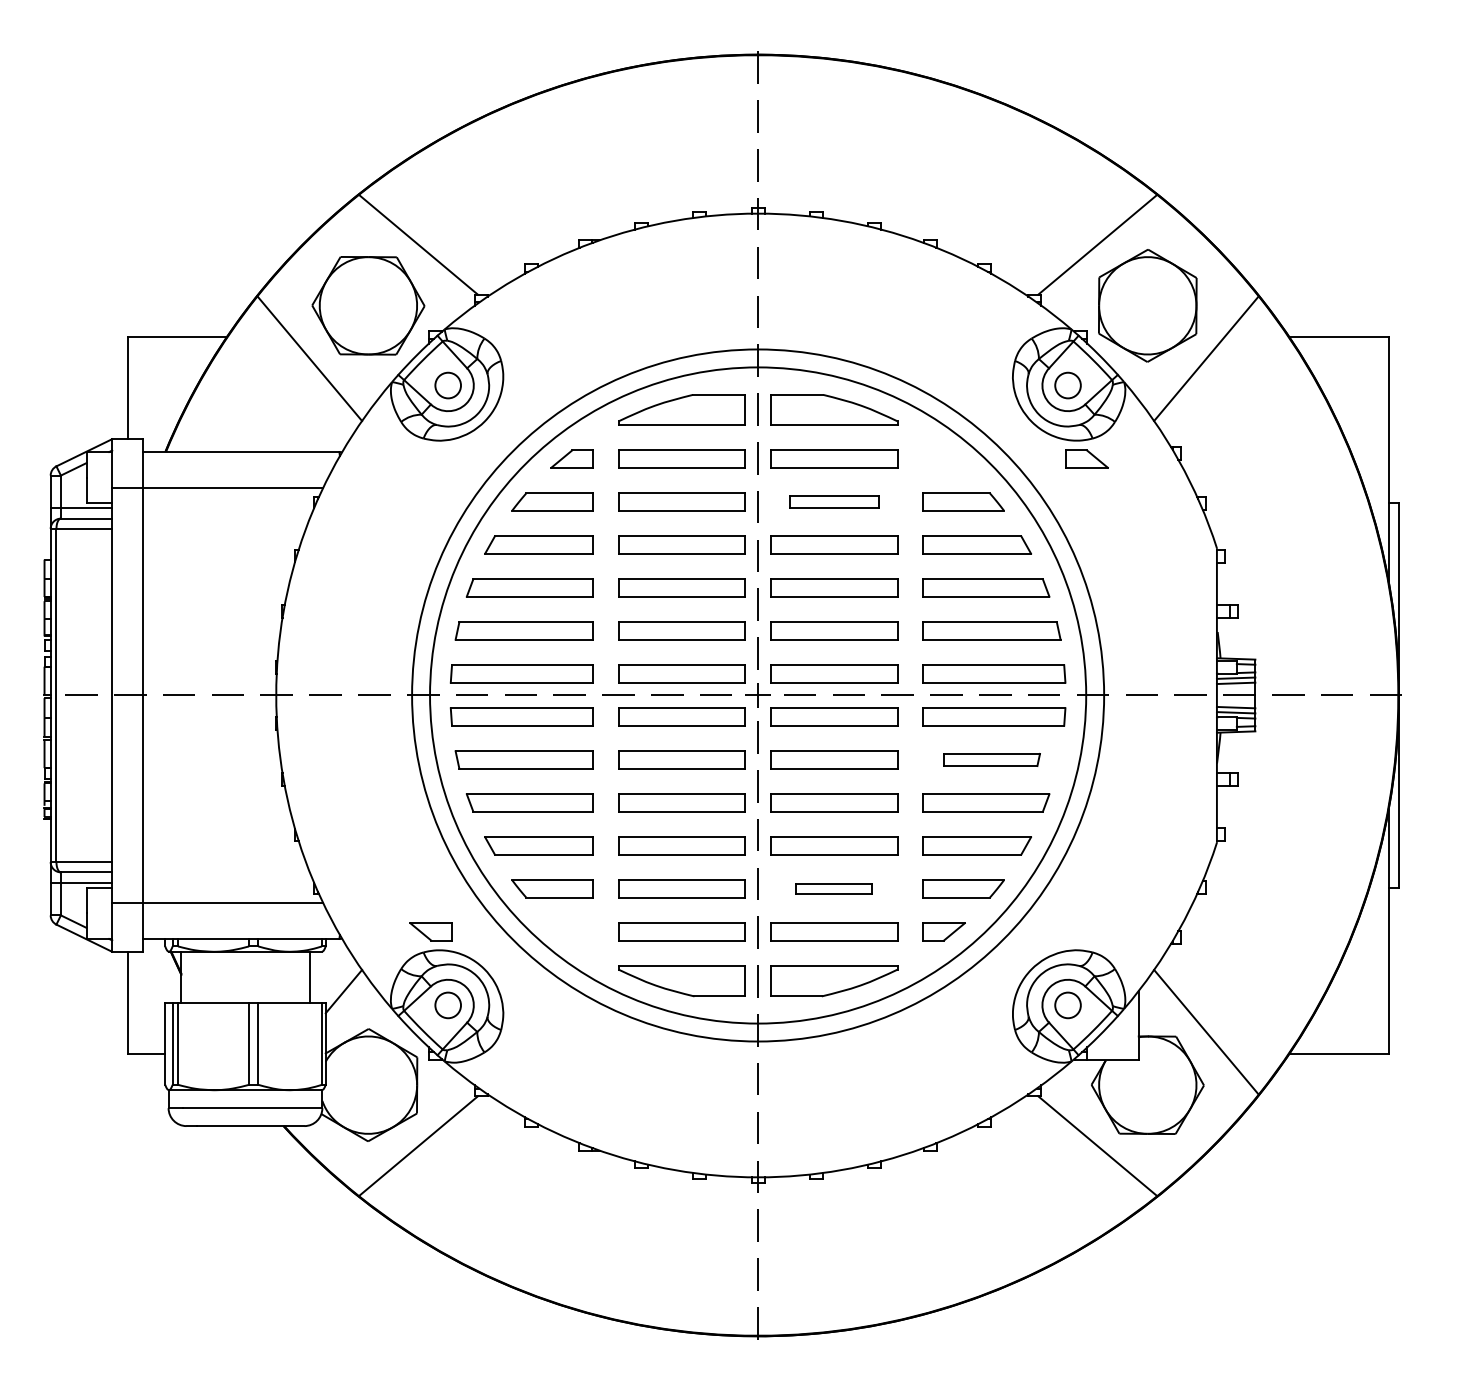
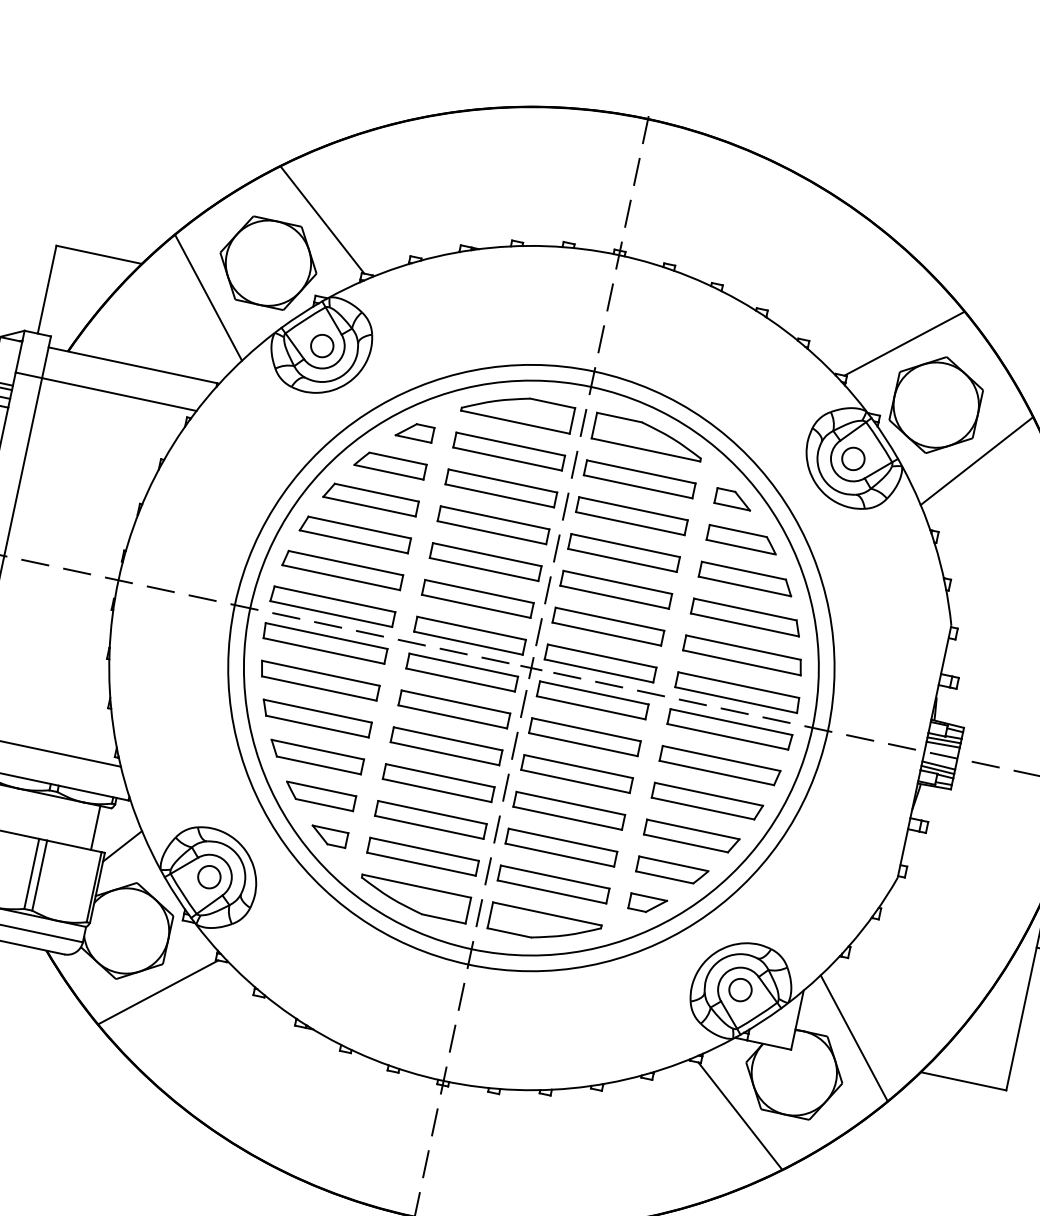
part: (1086, 458) -> (733, 498), moved
part: (834, 501) -> (632, 515), size x1.43
part: (991, 759) -> (719, 765), size x1.43
part: (834, 888) -> (561, 847), size x1.67
part: (430, 931) -> (328, 836), moved

